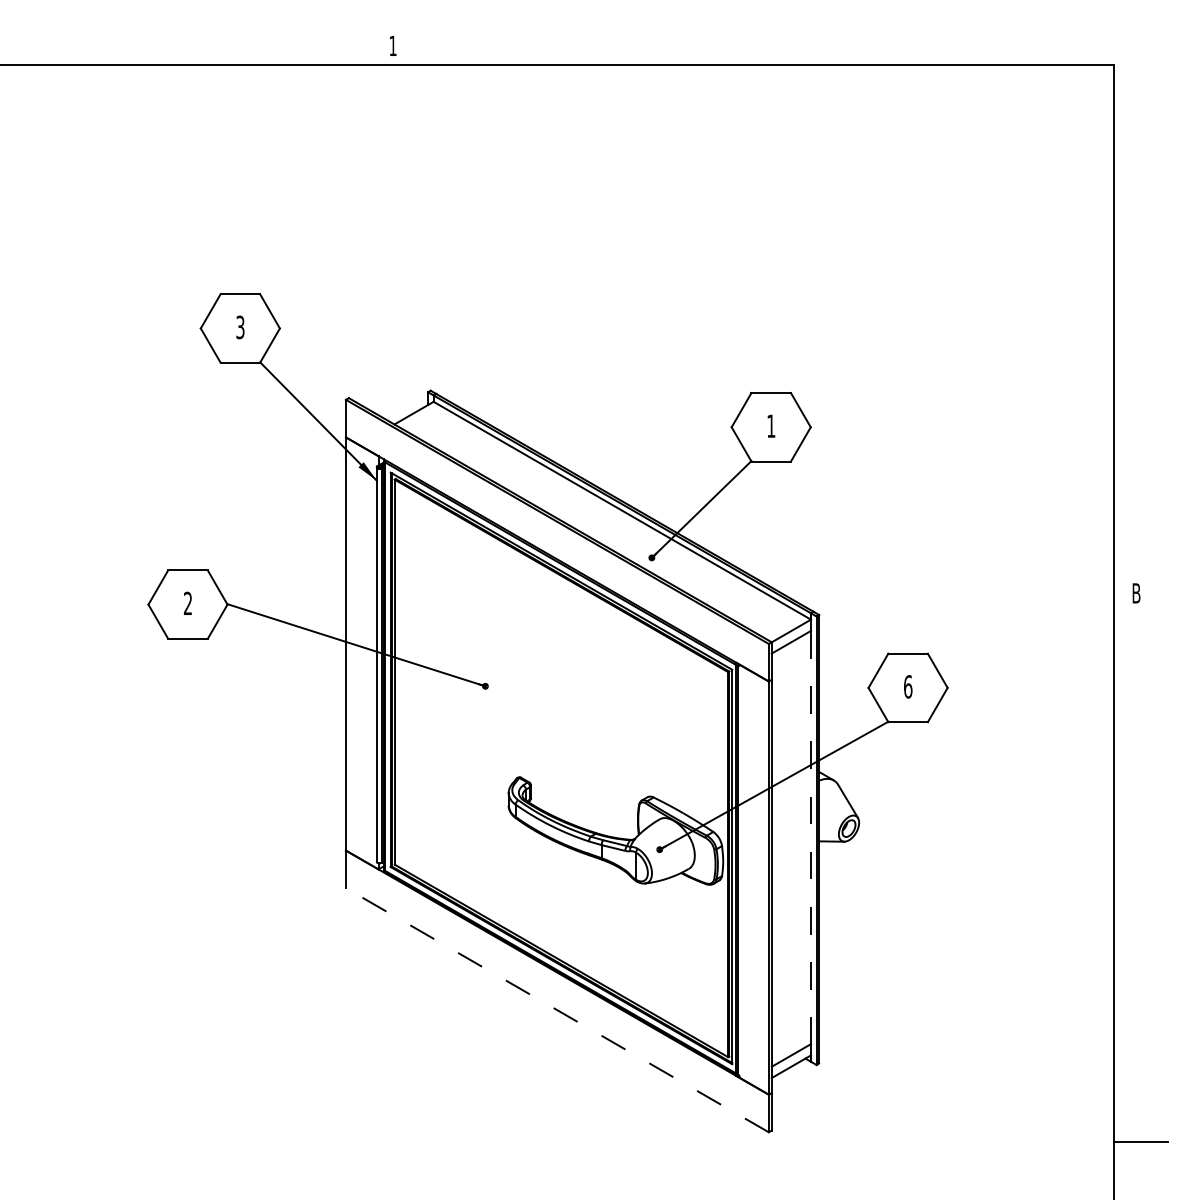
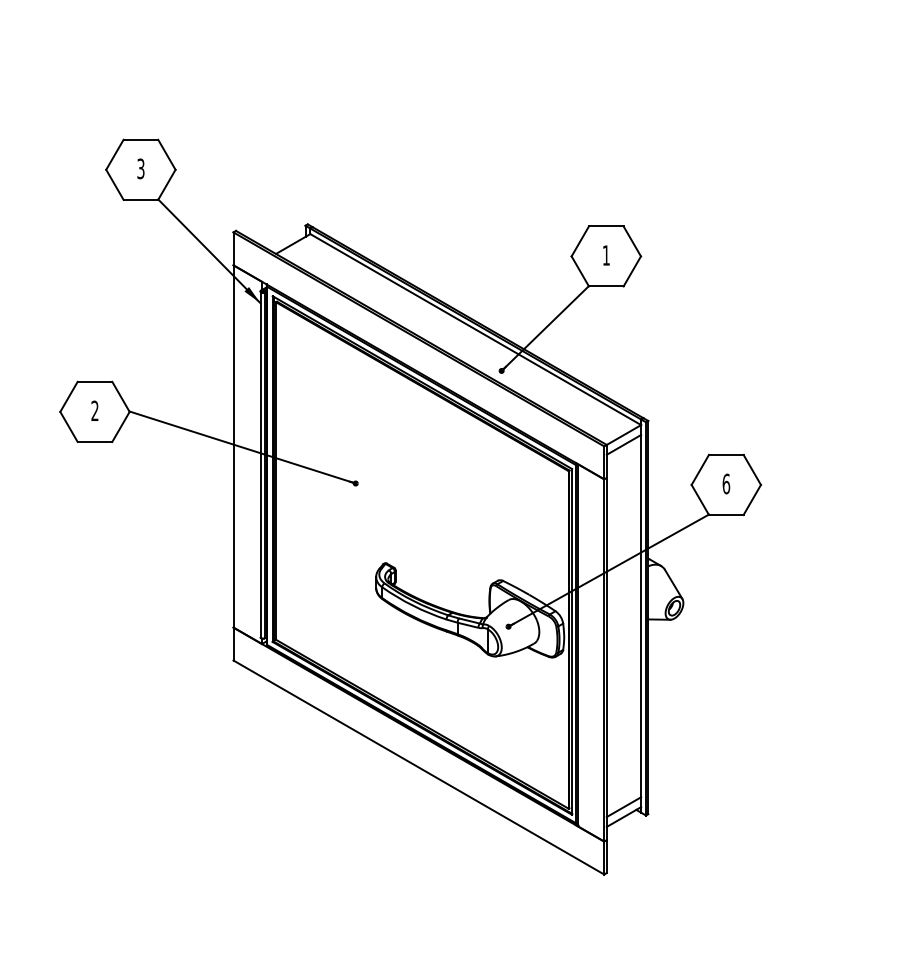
line: (811, 837) -> (641, 616), dashed -> solid
line: (557, 1010) -> (418, 767), dashed -> solid

